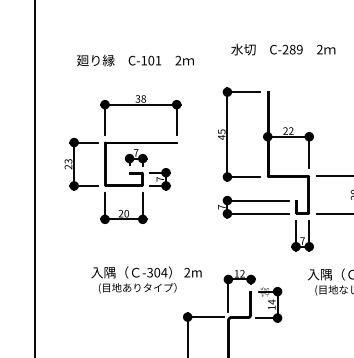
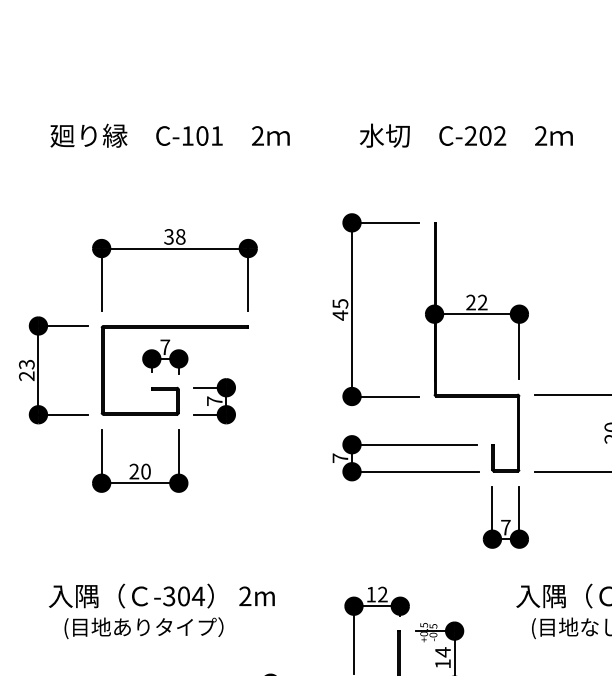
text: (295, 49) -> (491, 135), C-289 -> C-202
text: (135, 60) -> (170, 135), moved
text: (146, 279) -> (161, 610), moved

